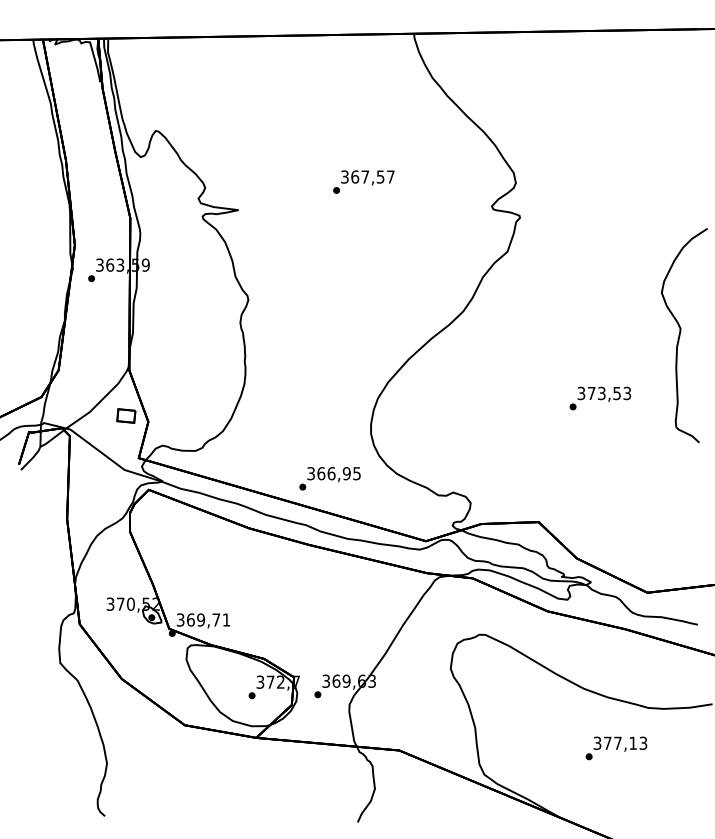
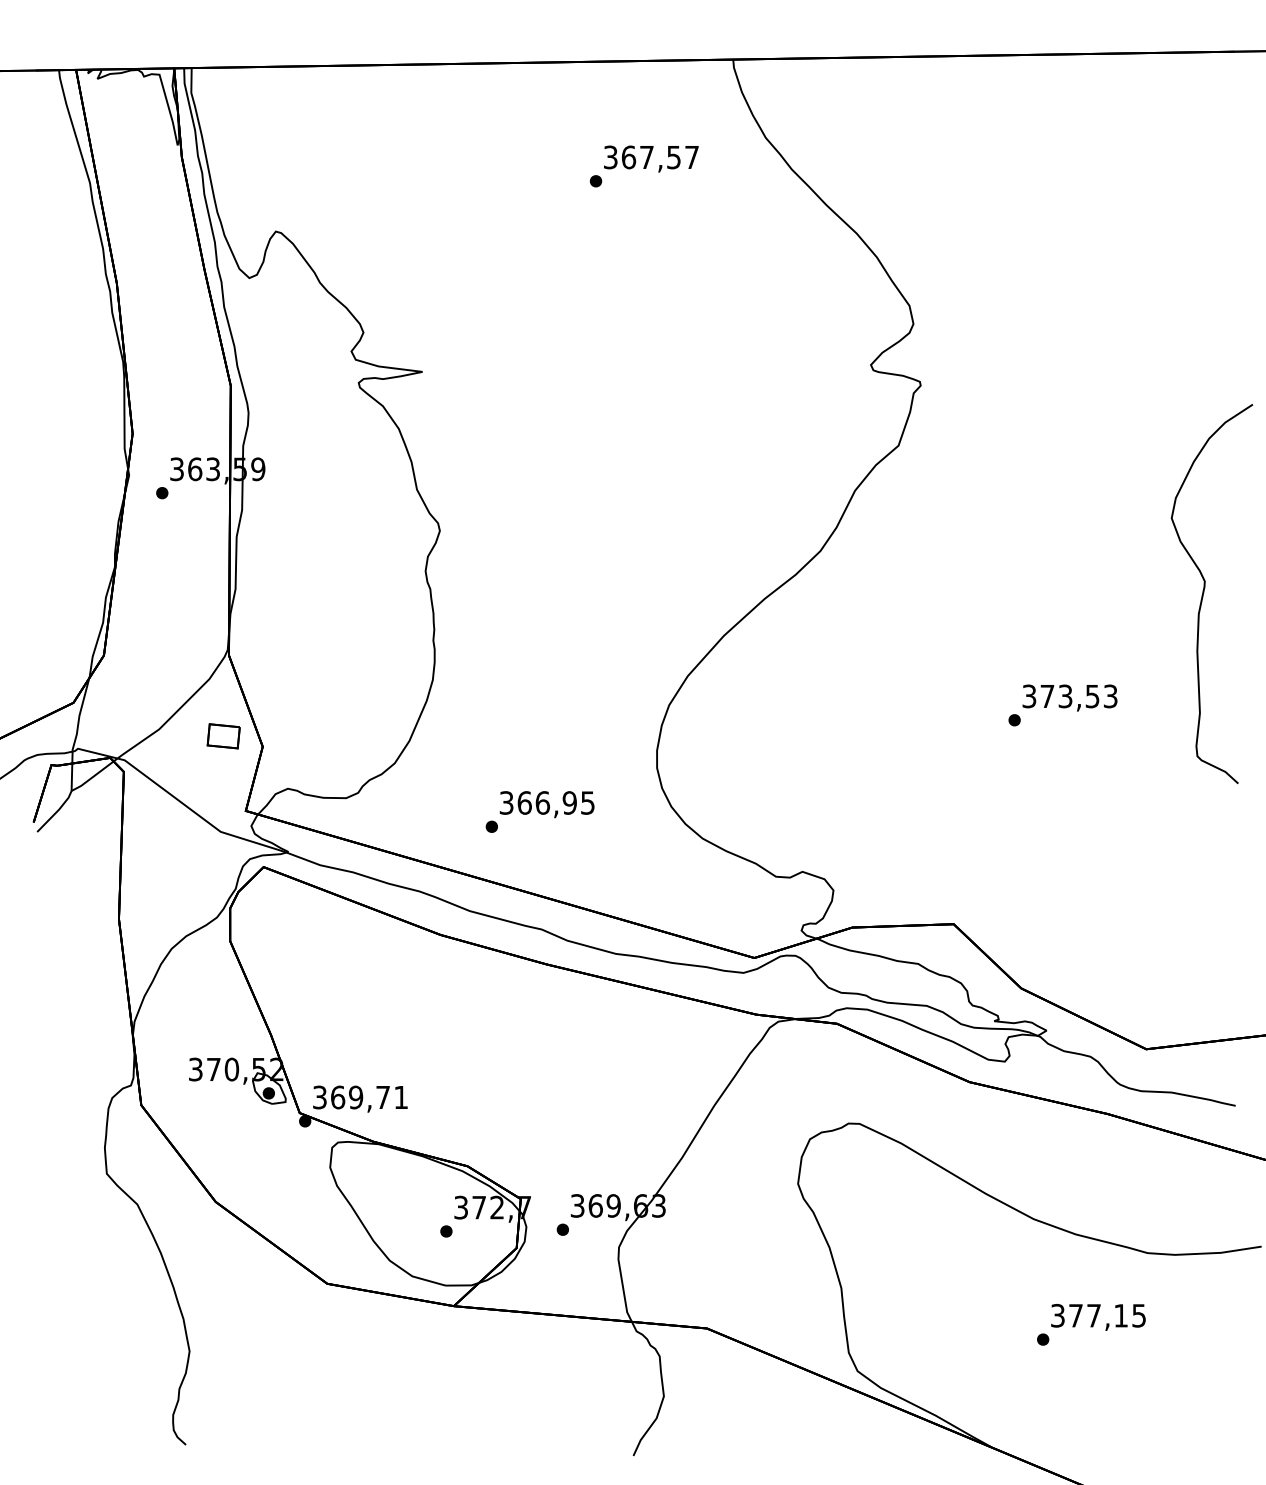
text: (363, 181) -> (643, 165), moved
text: (329, 478) -> (539, 811), moved
text: (643, 742) -> (1139, 1314), 377,13 -> 377,15

